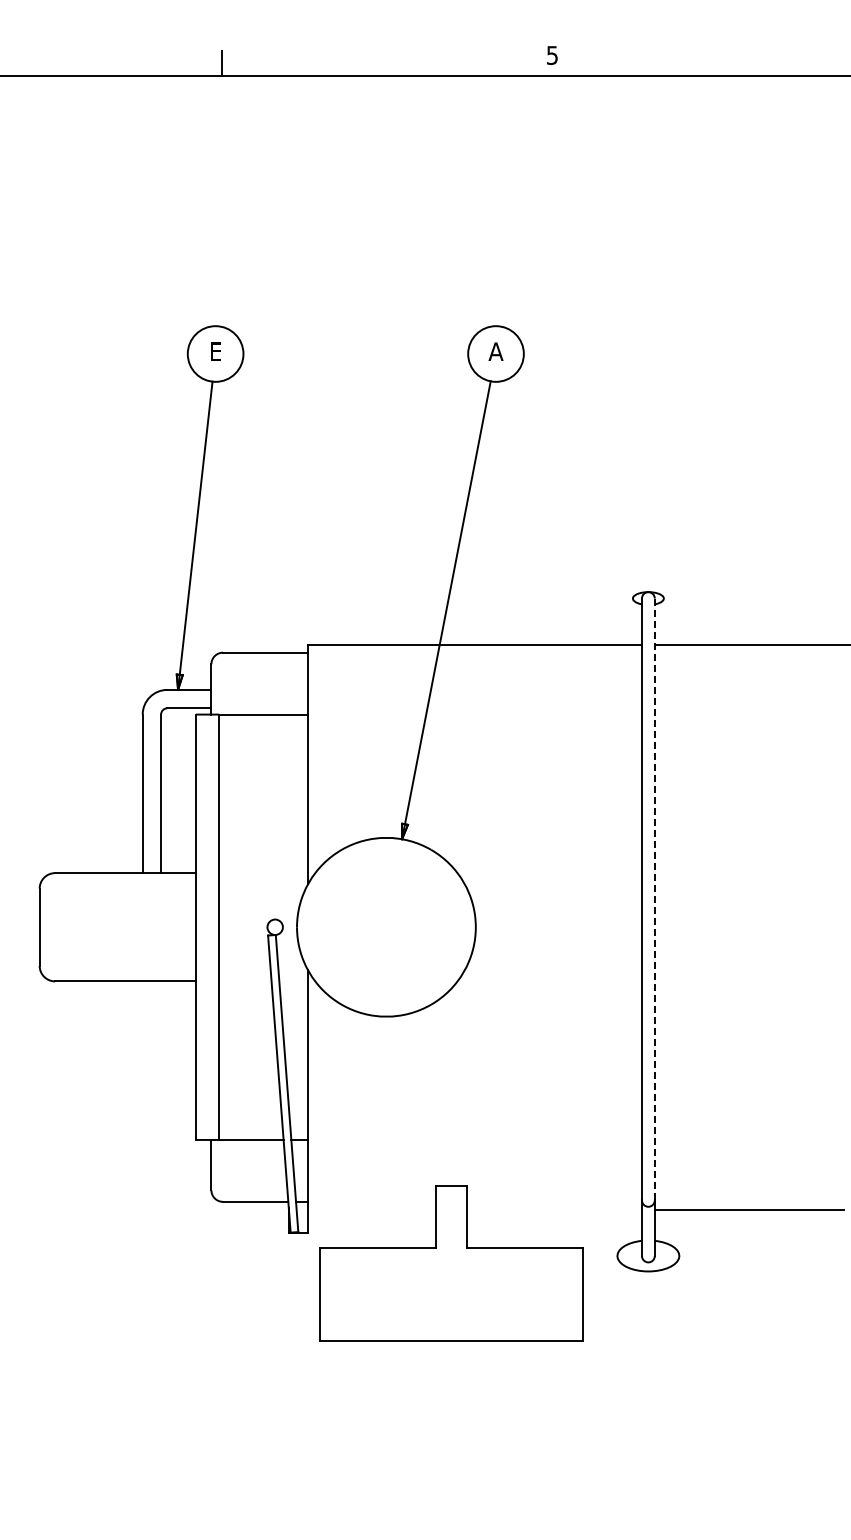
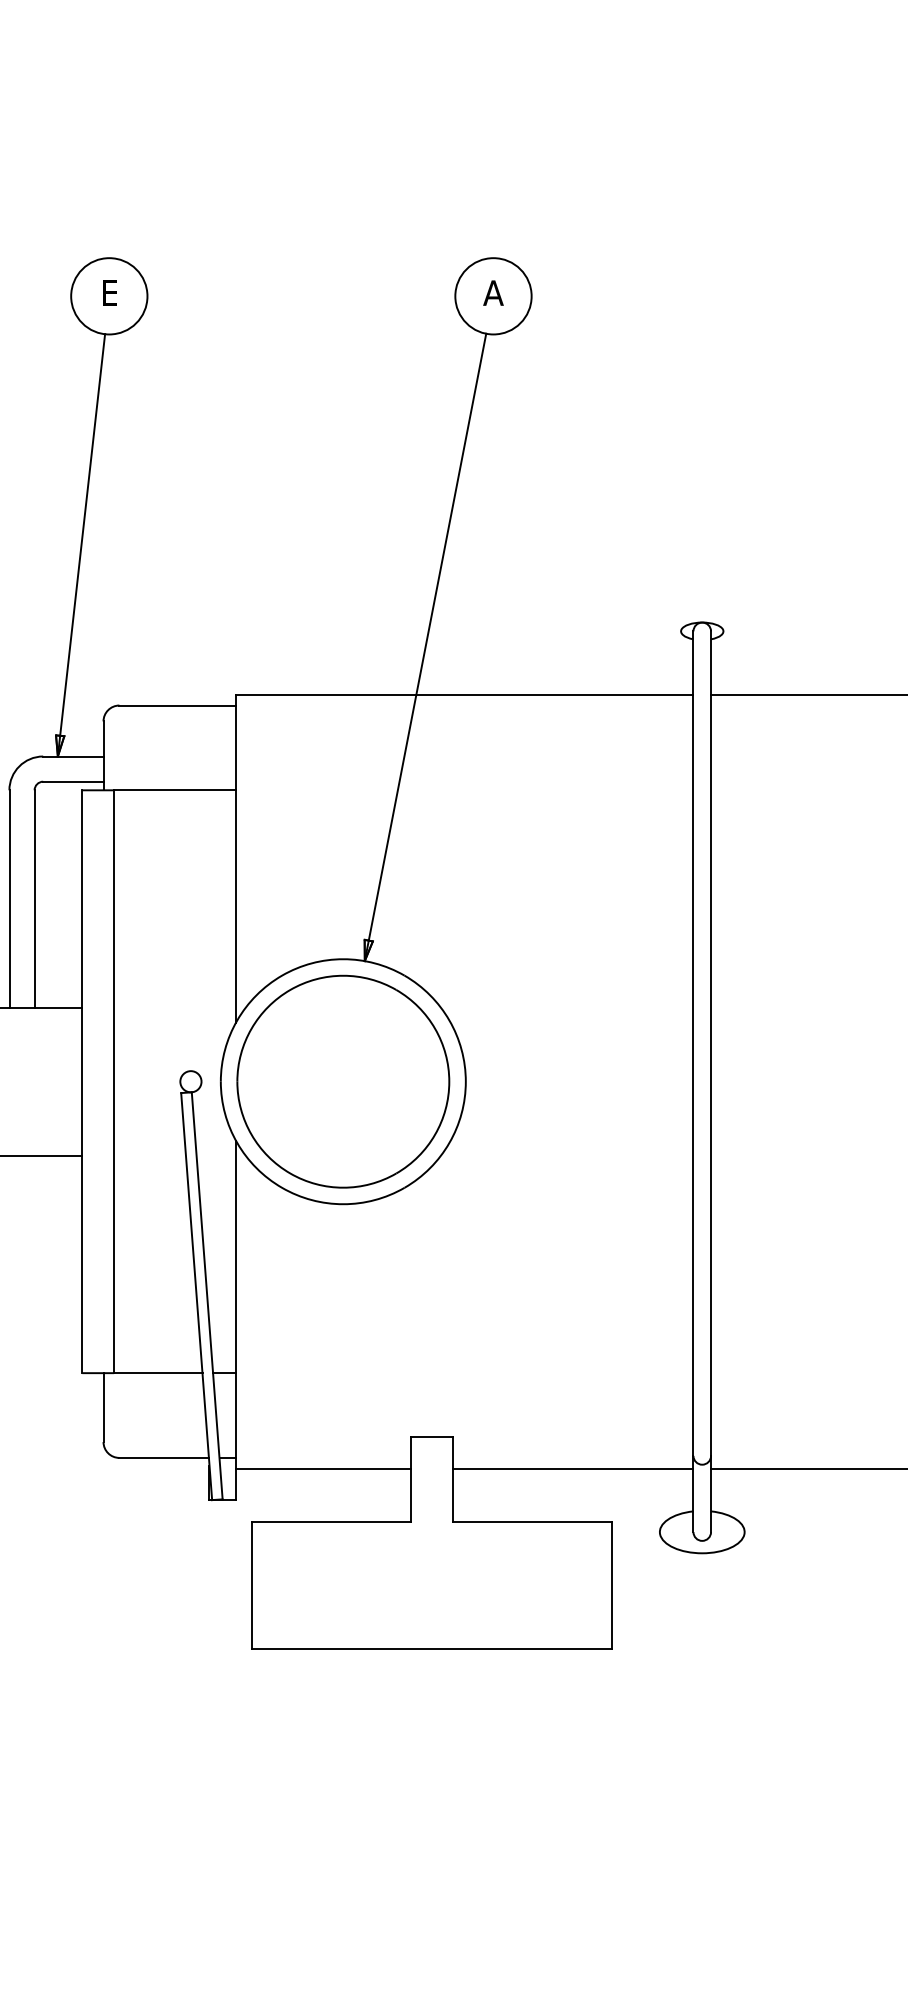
line: (654, 899) -> (710, 1043), dashed -> solid
part: (386, 927) -> (343, 1082), added
line: (371, 1209) -> (322, 1468), added
line: (553, 1209) -> (572, 1468), added

